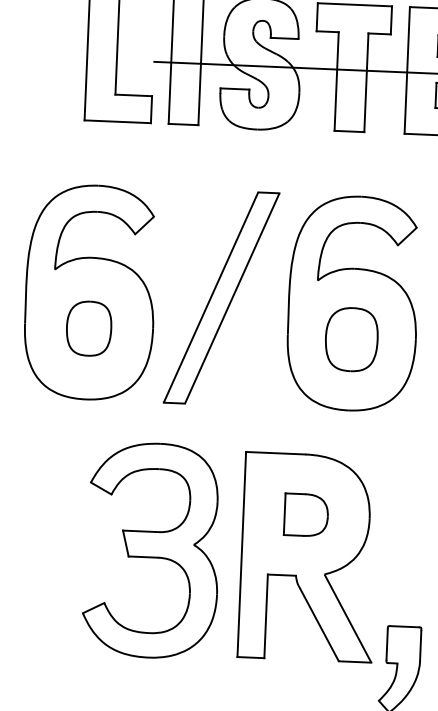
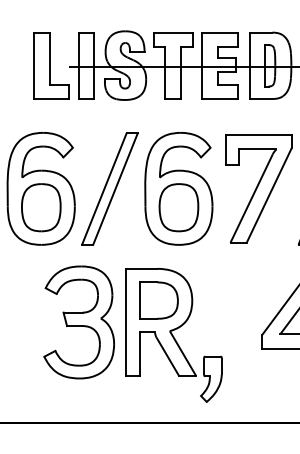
part: (89, 328) -> (41, 207), size x1.67
part: (350, 339) -> (178, 207), size x1.43
part: (305, 514) -> (158, 300), size x1.67

